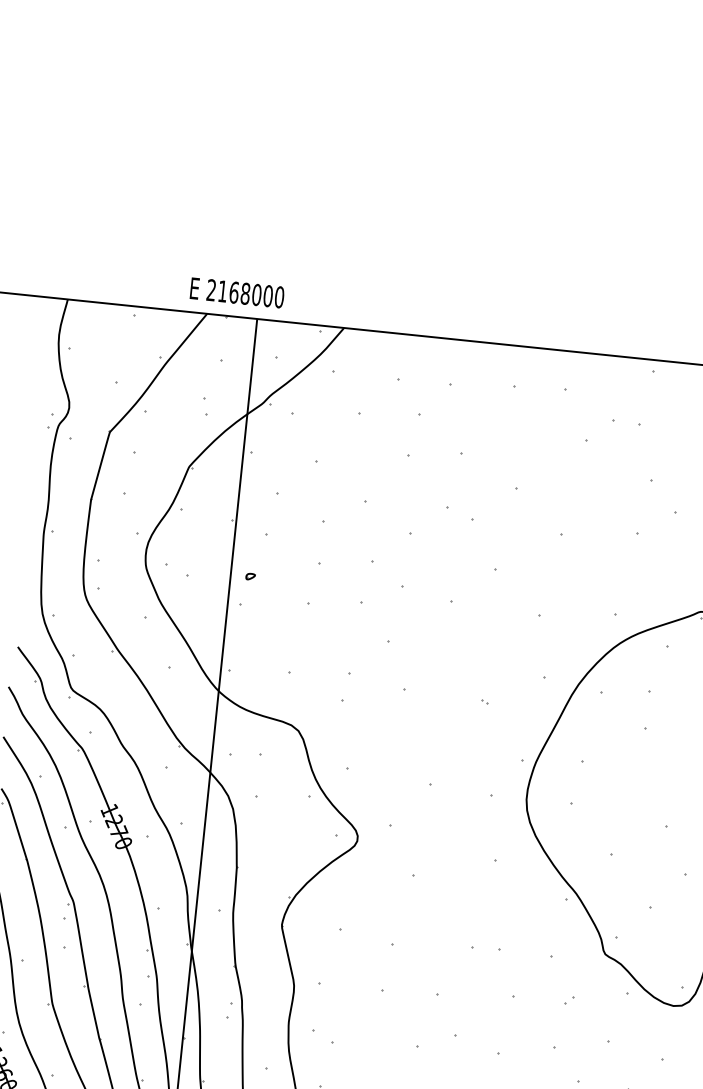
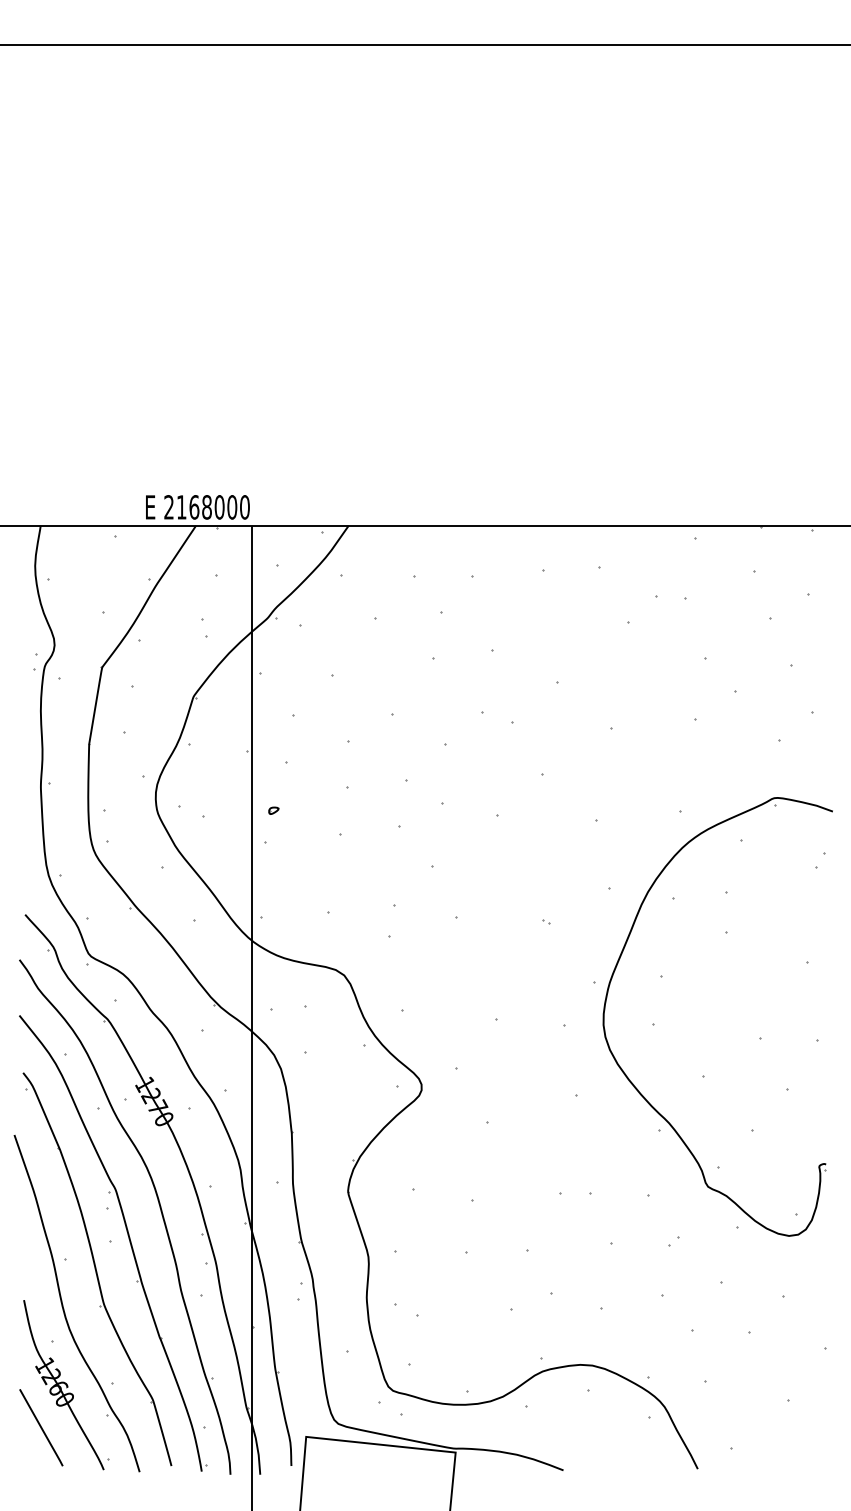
text: (236, 293) -> (197, 507), moved

